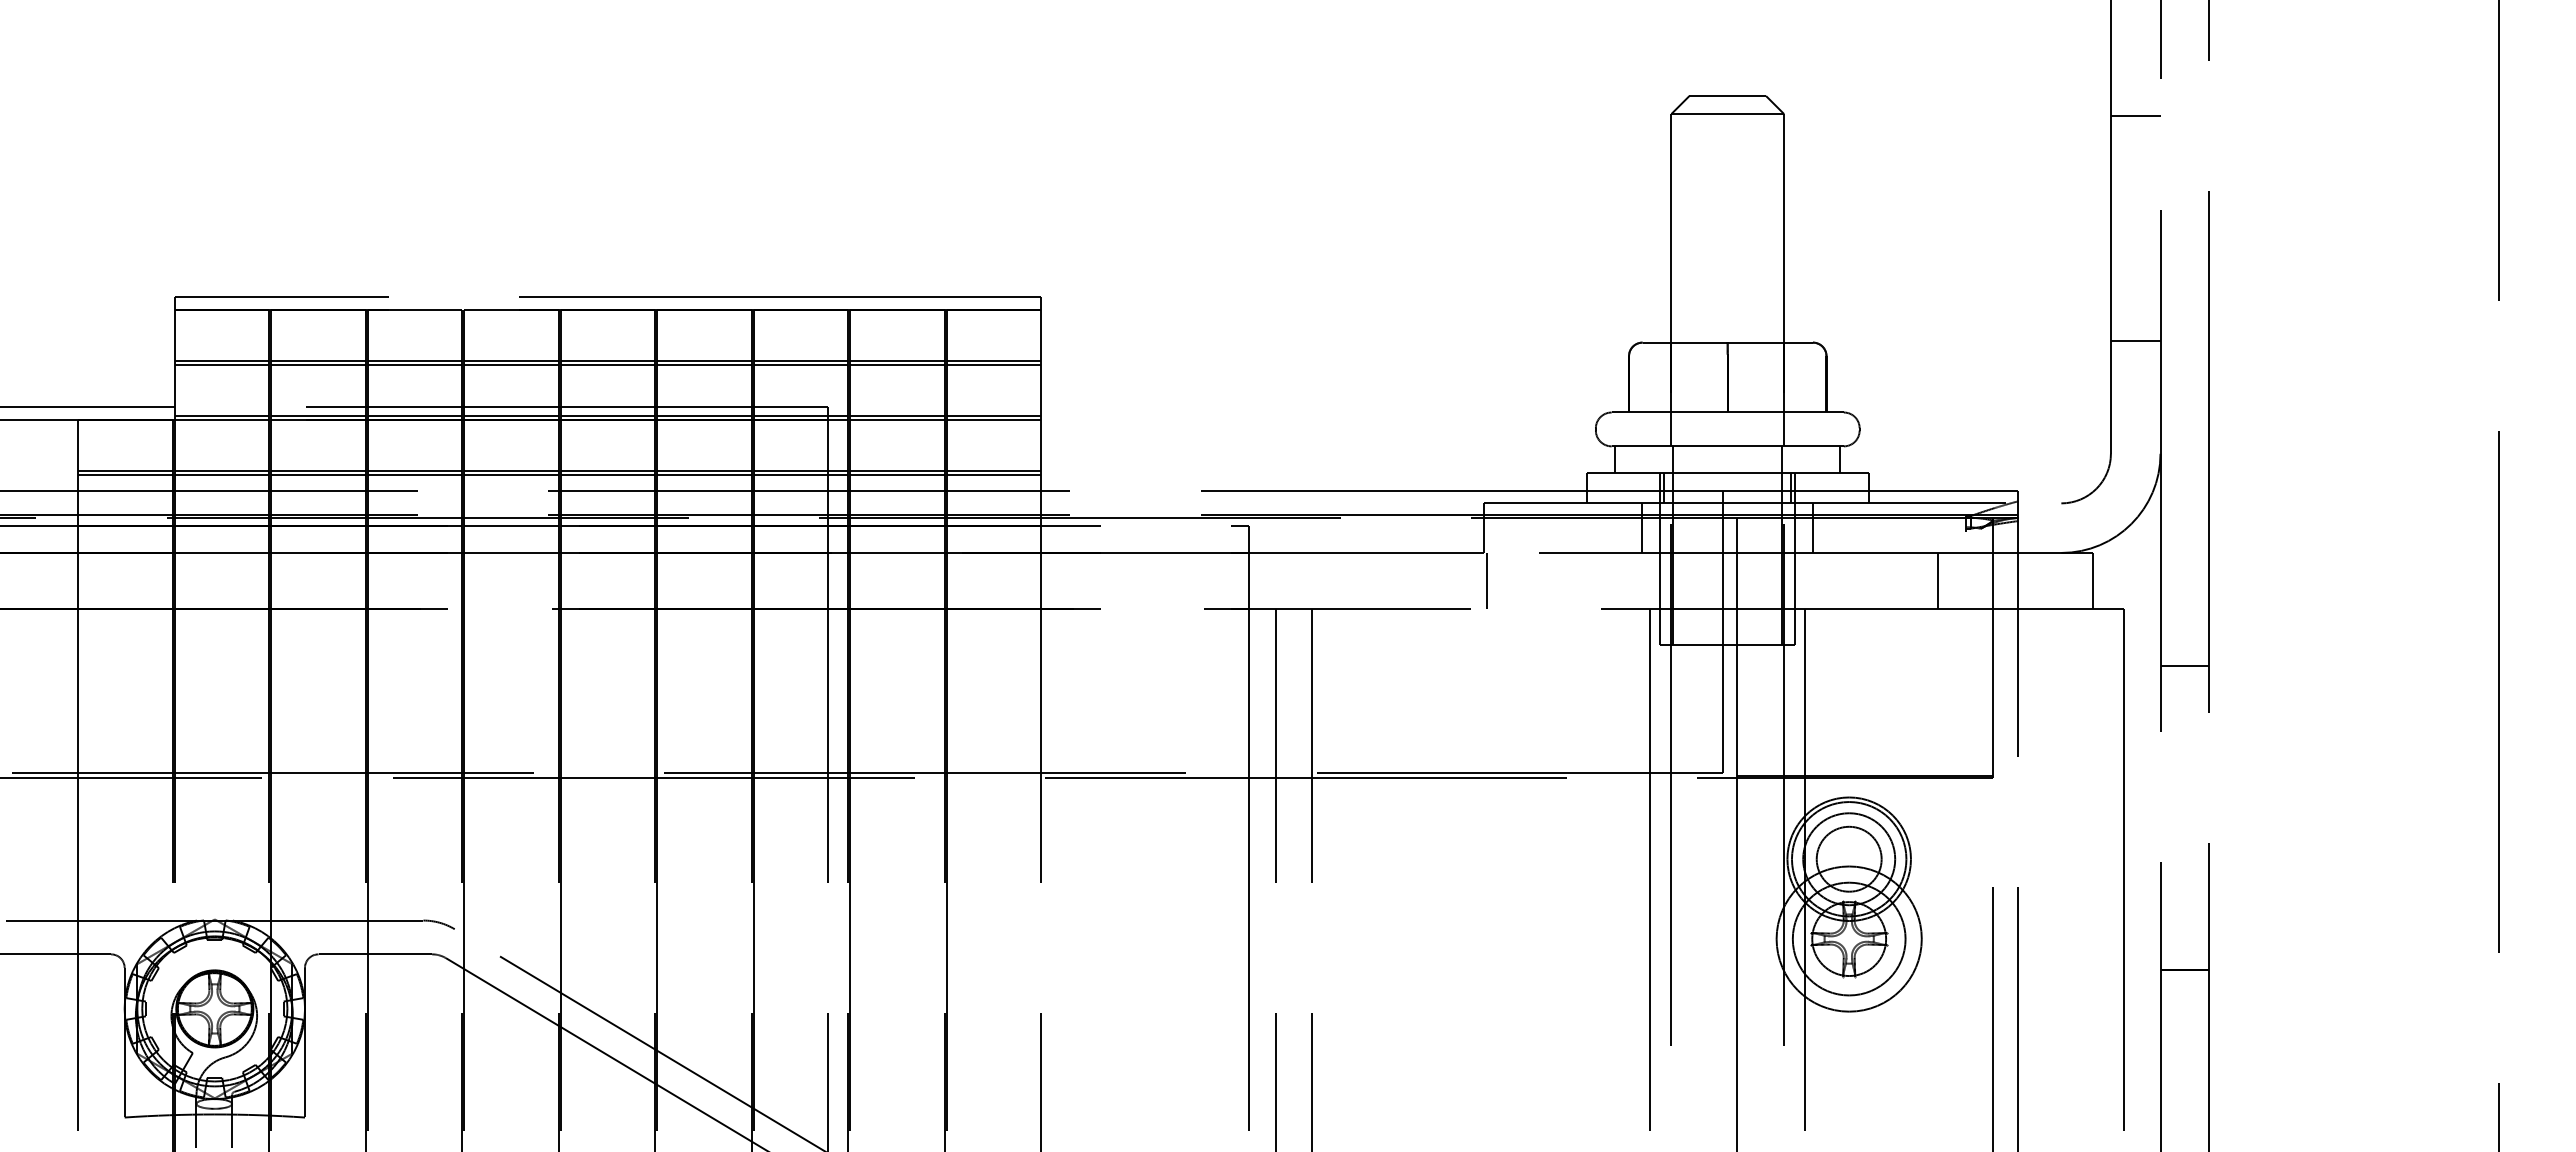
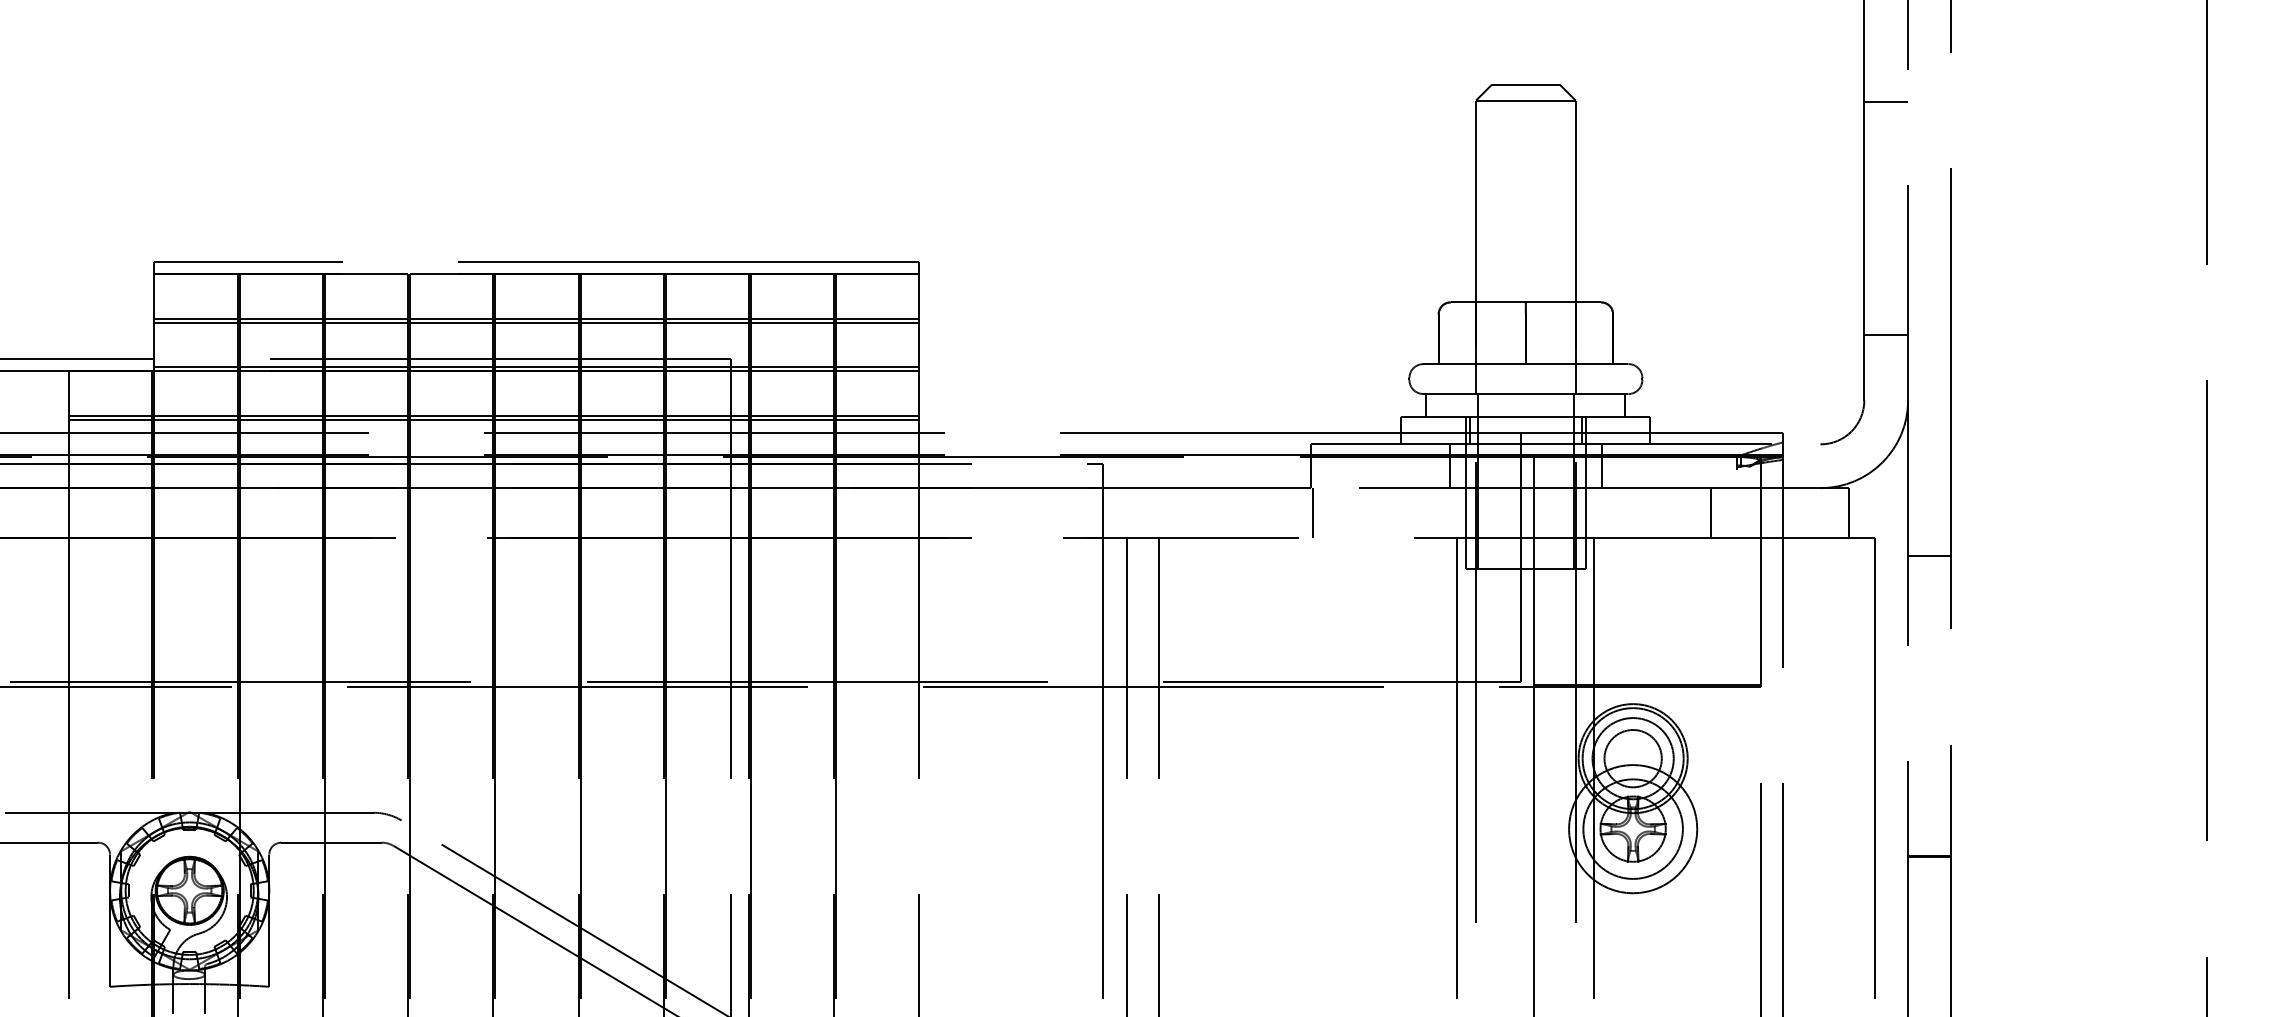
line: (2135, 341) -> (1886, 334), moved
line: (2184, 665) -> (1929, 555), moved

